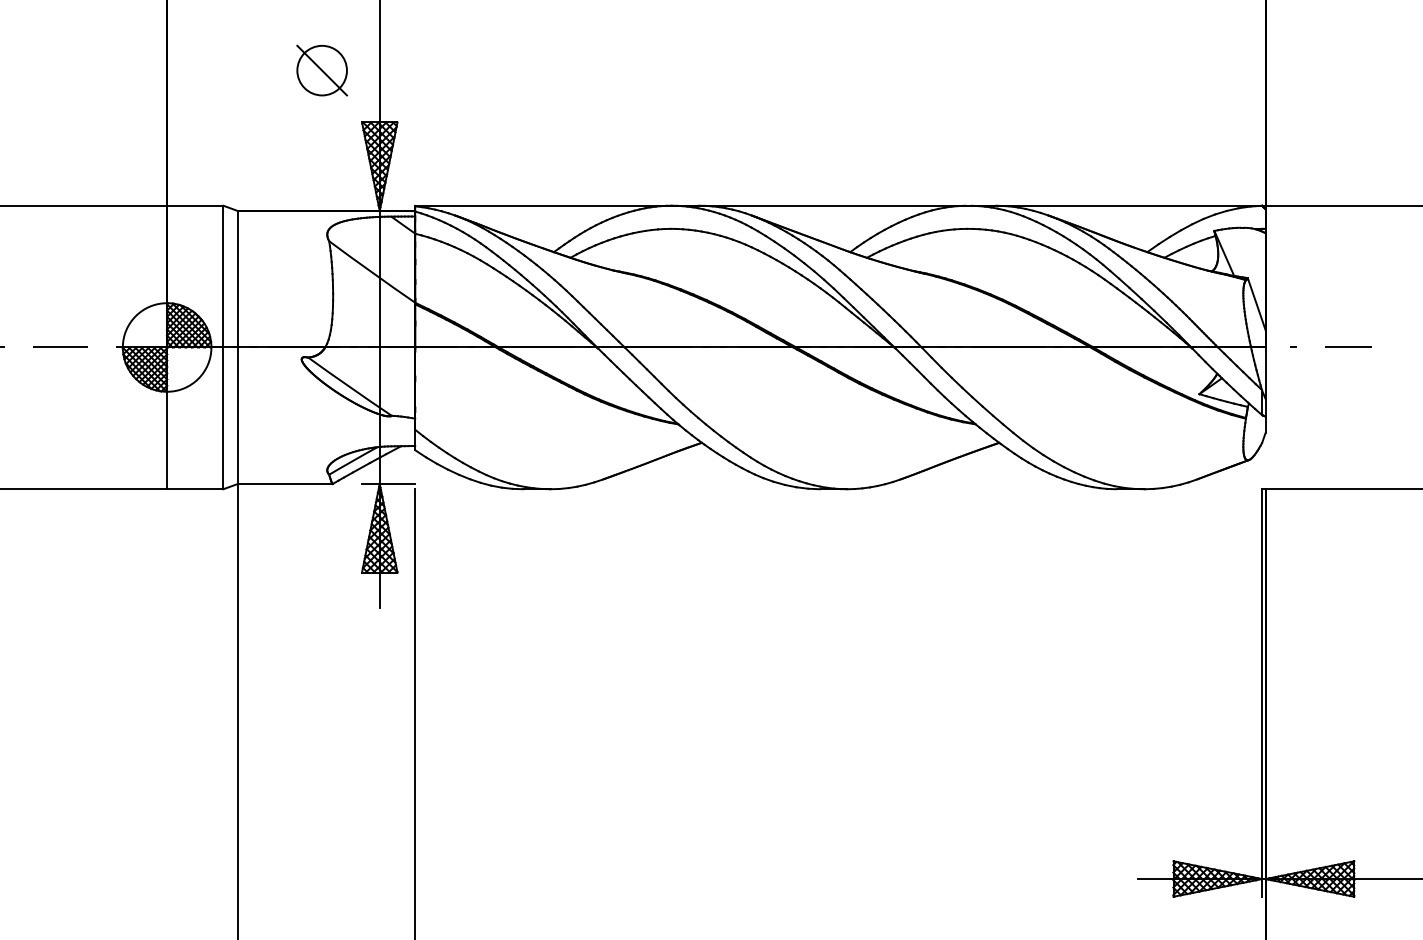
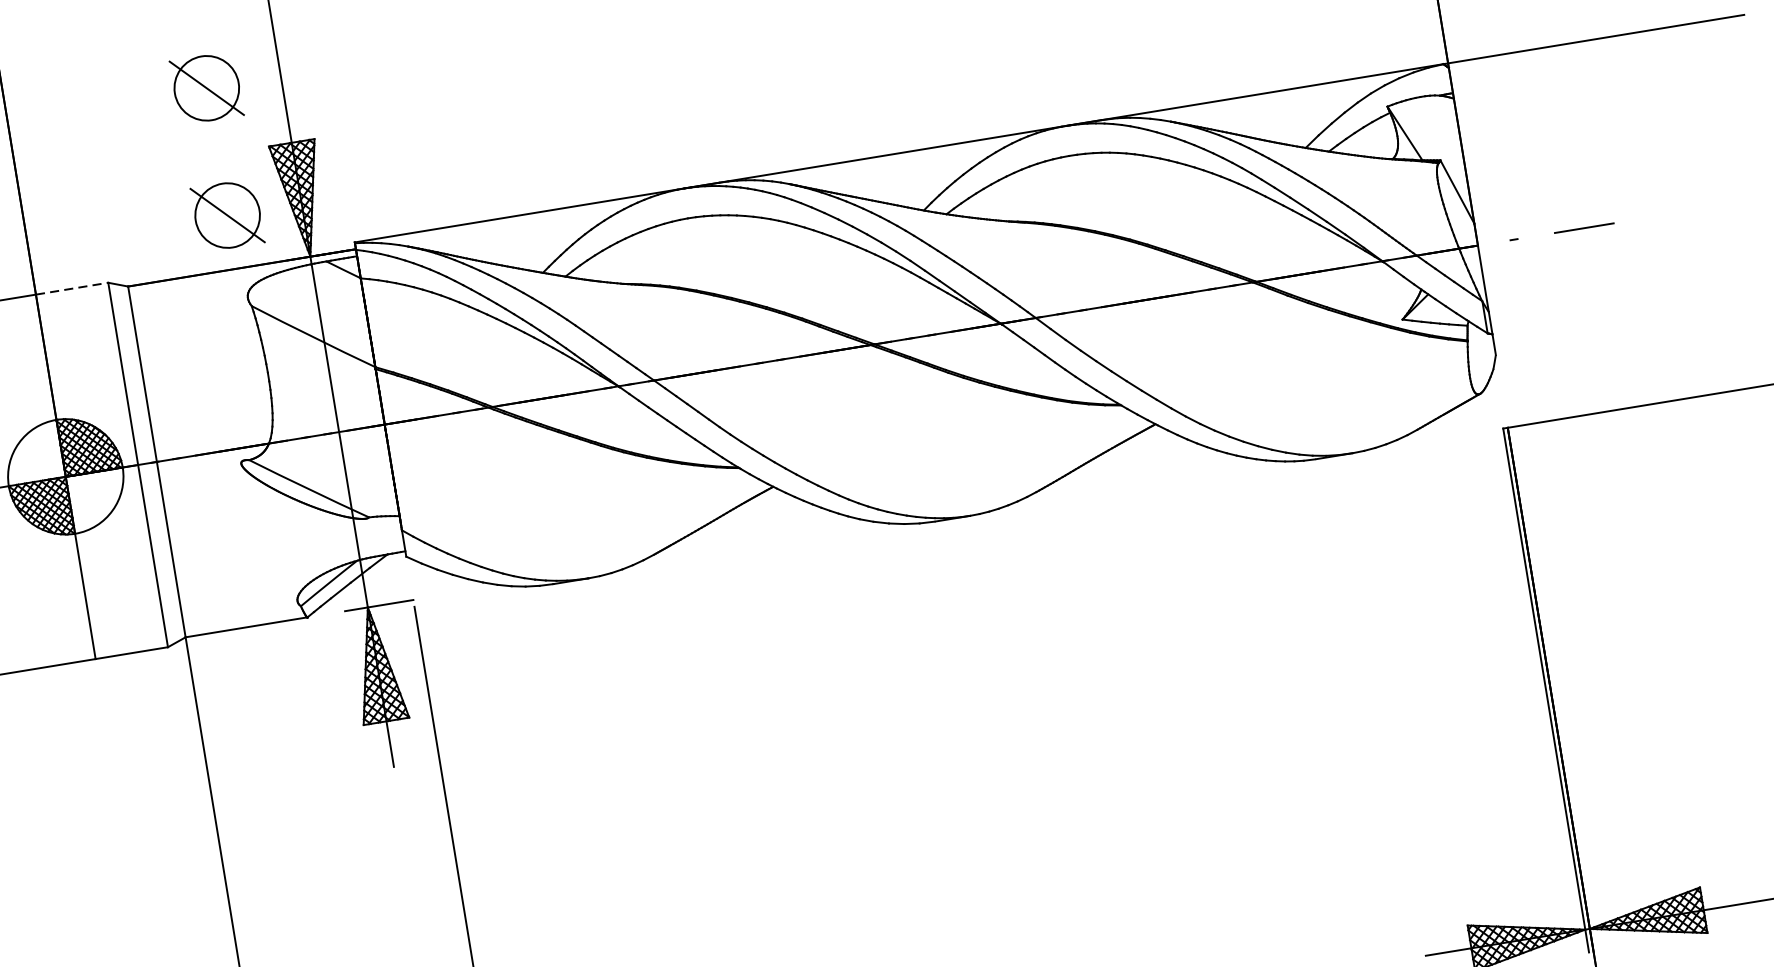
part: (322, 169) -> (228, 215), added
line: (195, 205) -> (72, 288), solid -> dashed

